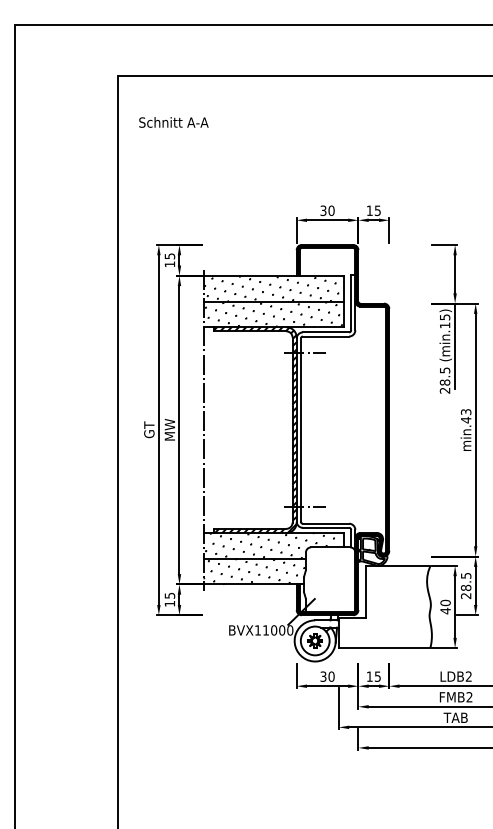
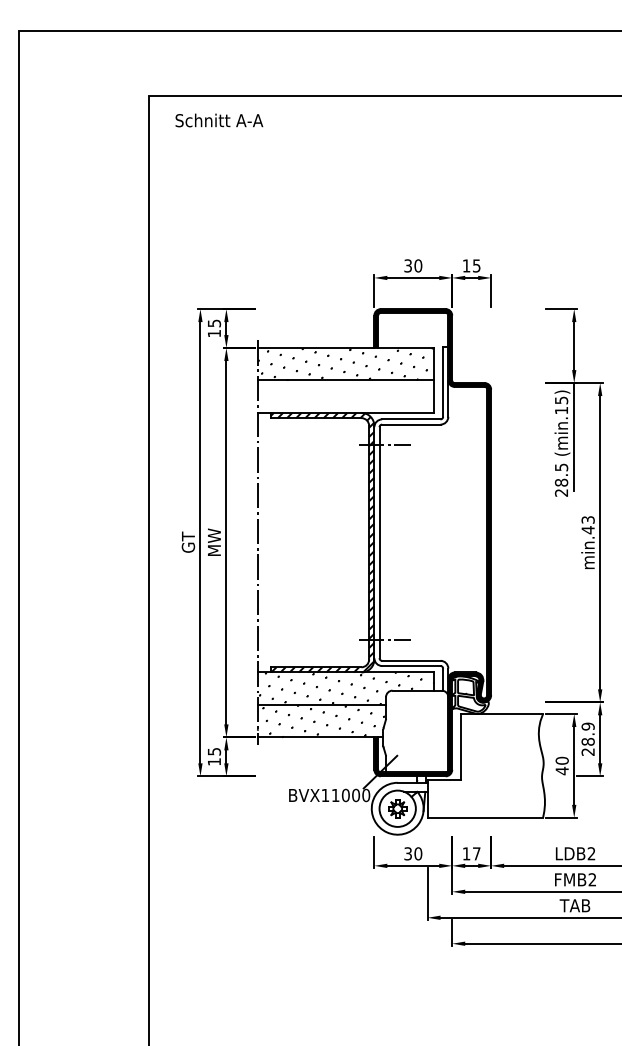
text: (173, 122) -> (219, 120), moved
hatch: (273, 314) -> (345, 396), removed
text: (465, 575) -> (587, 726), 28.5 -> 28.9
text: (377, 676) -> (476, 853), 15 -> 17

